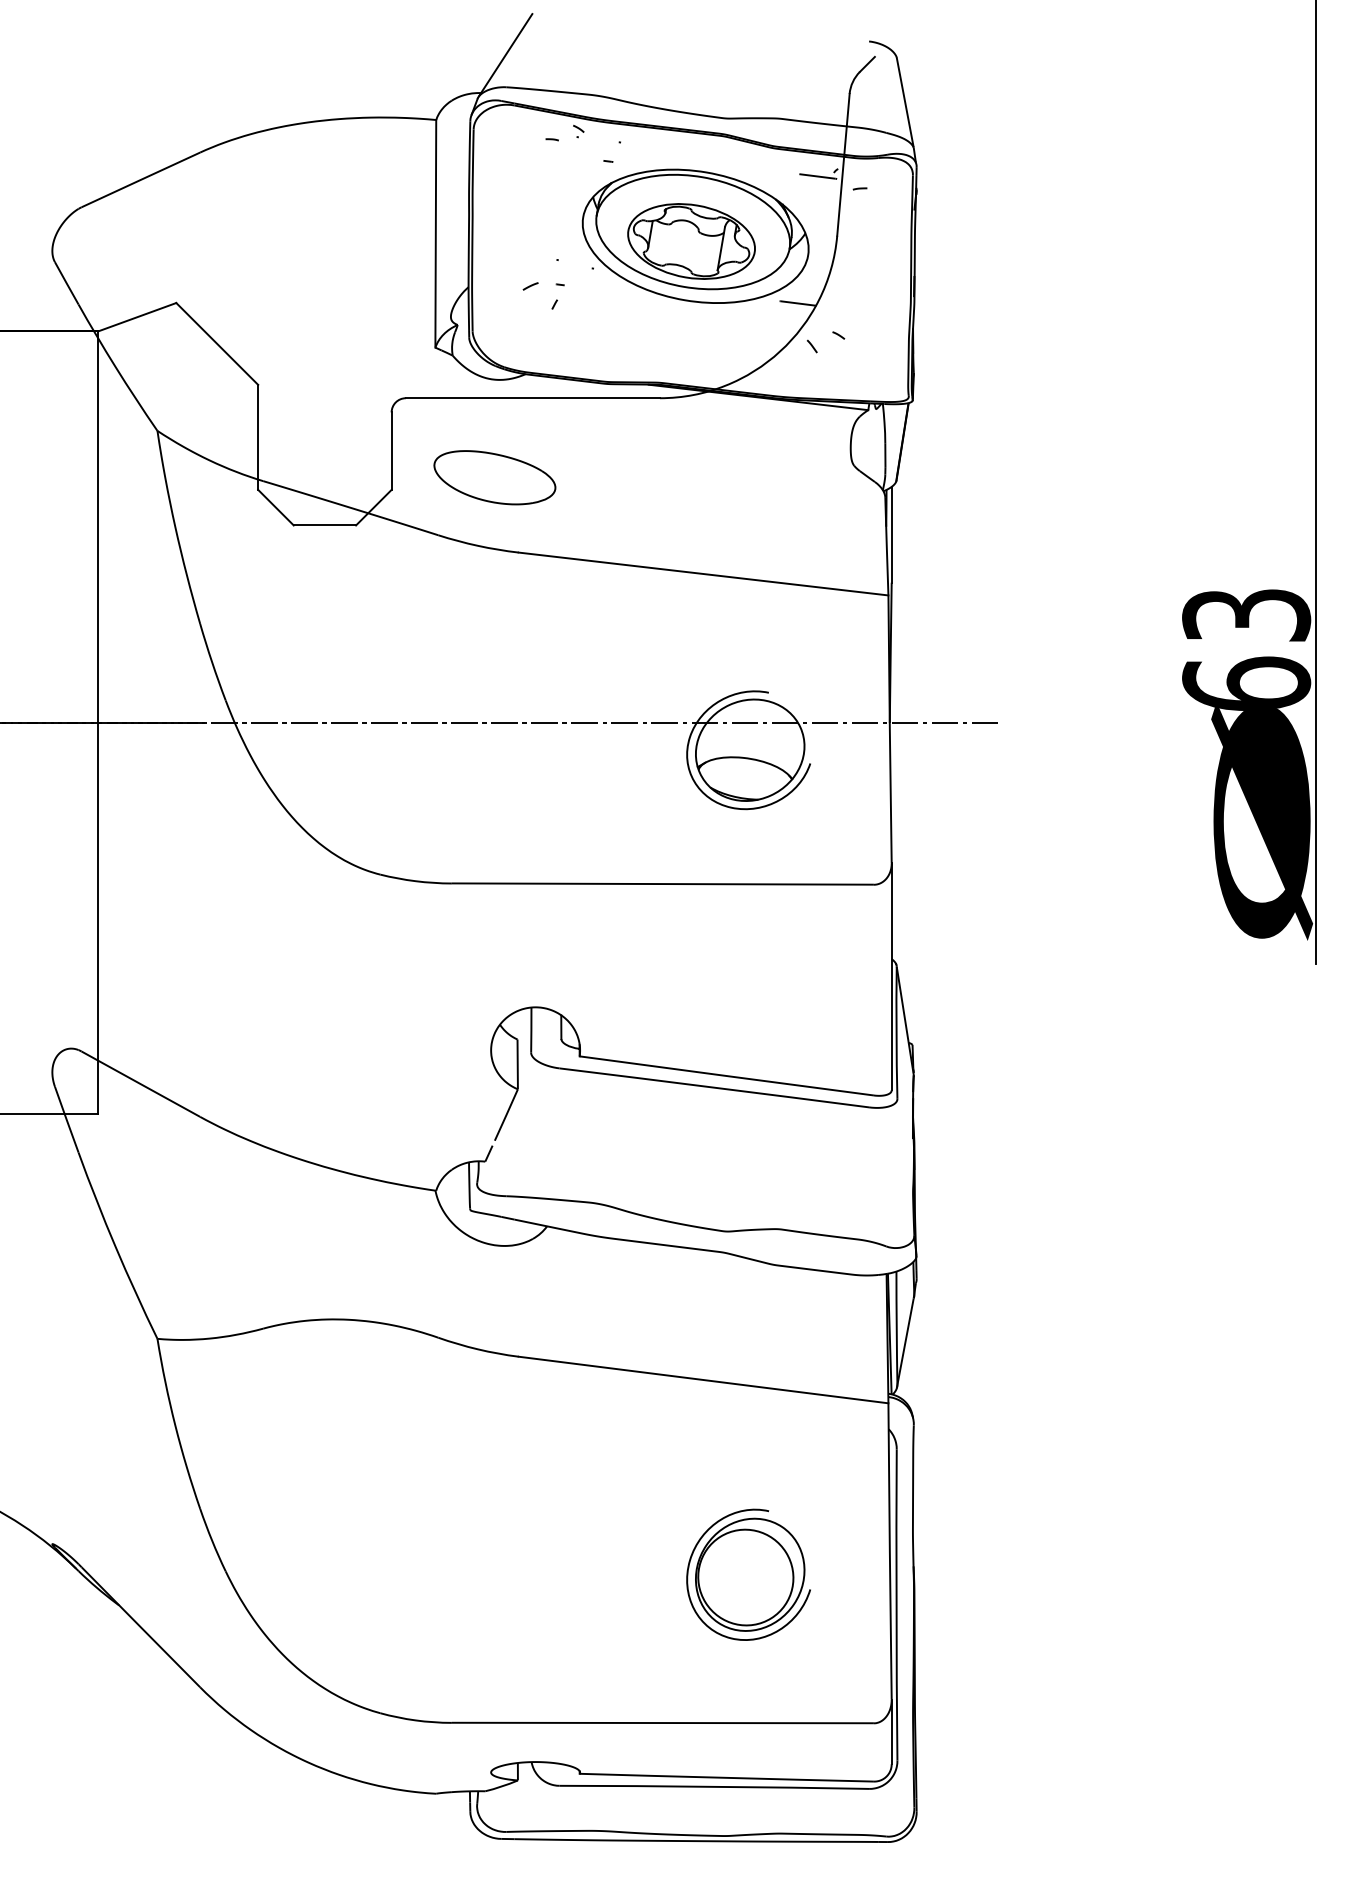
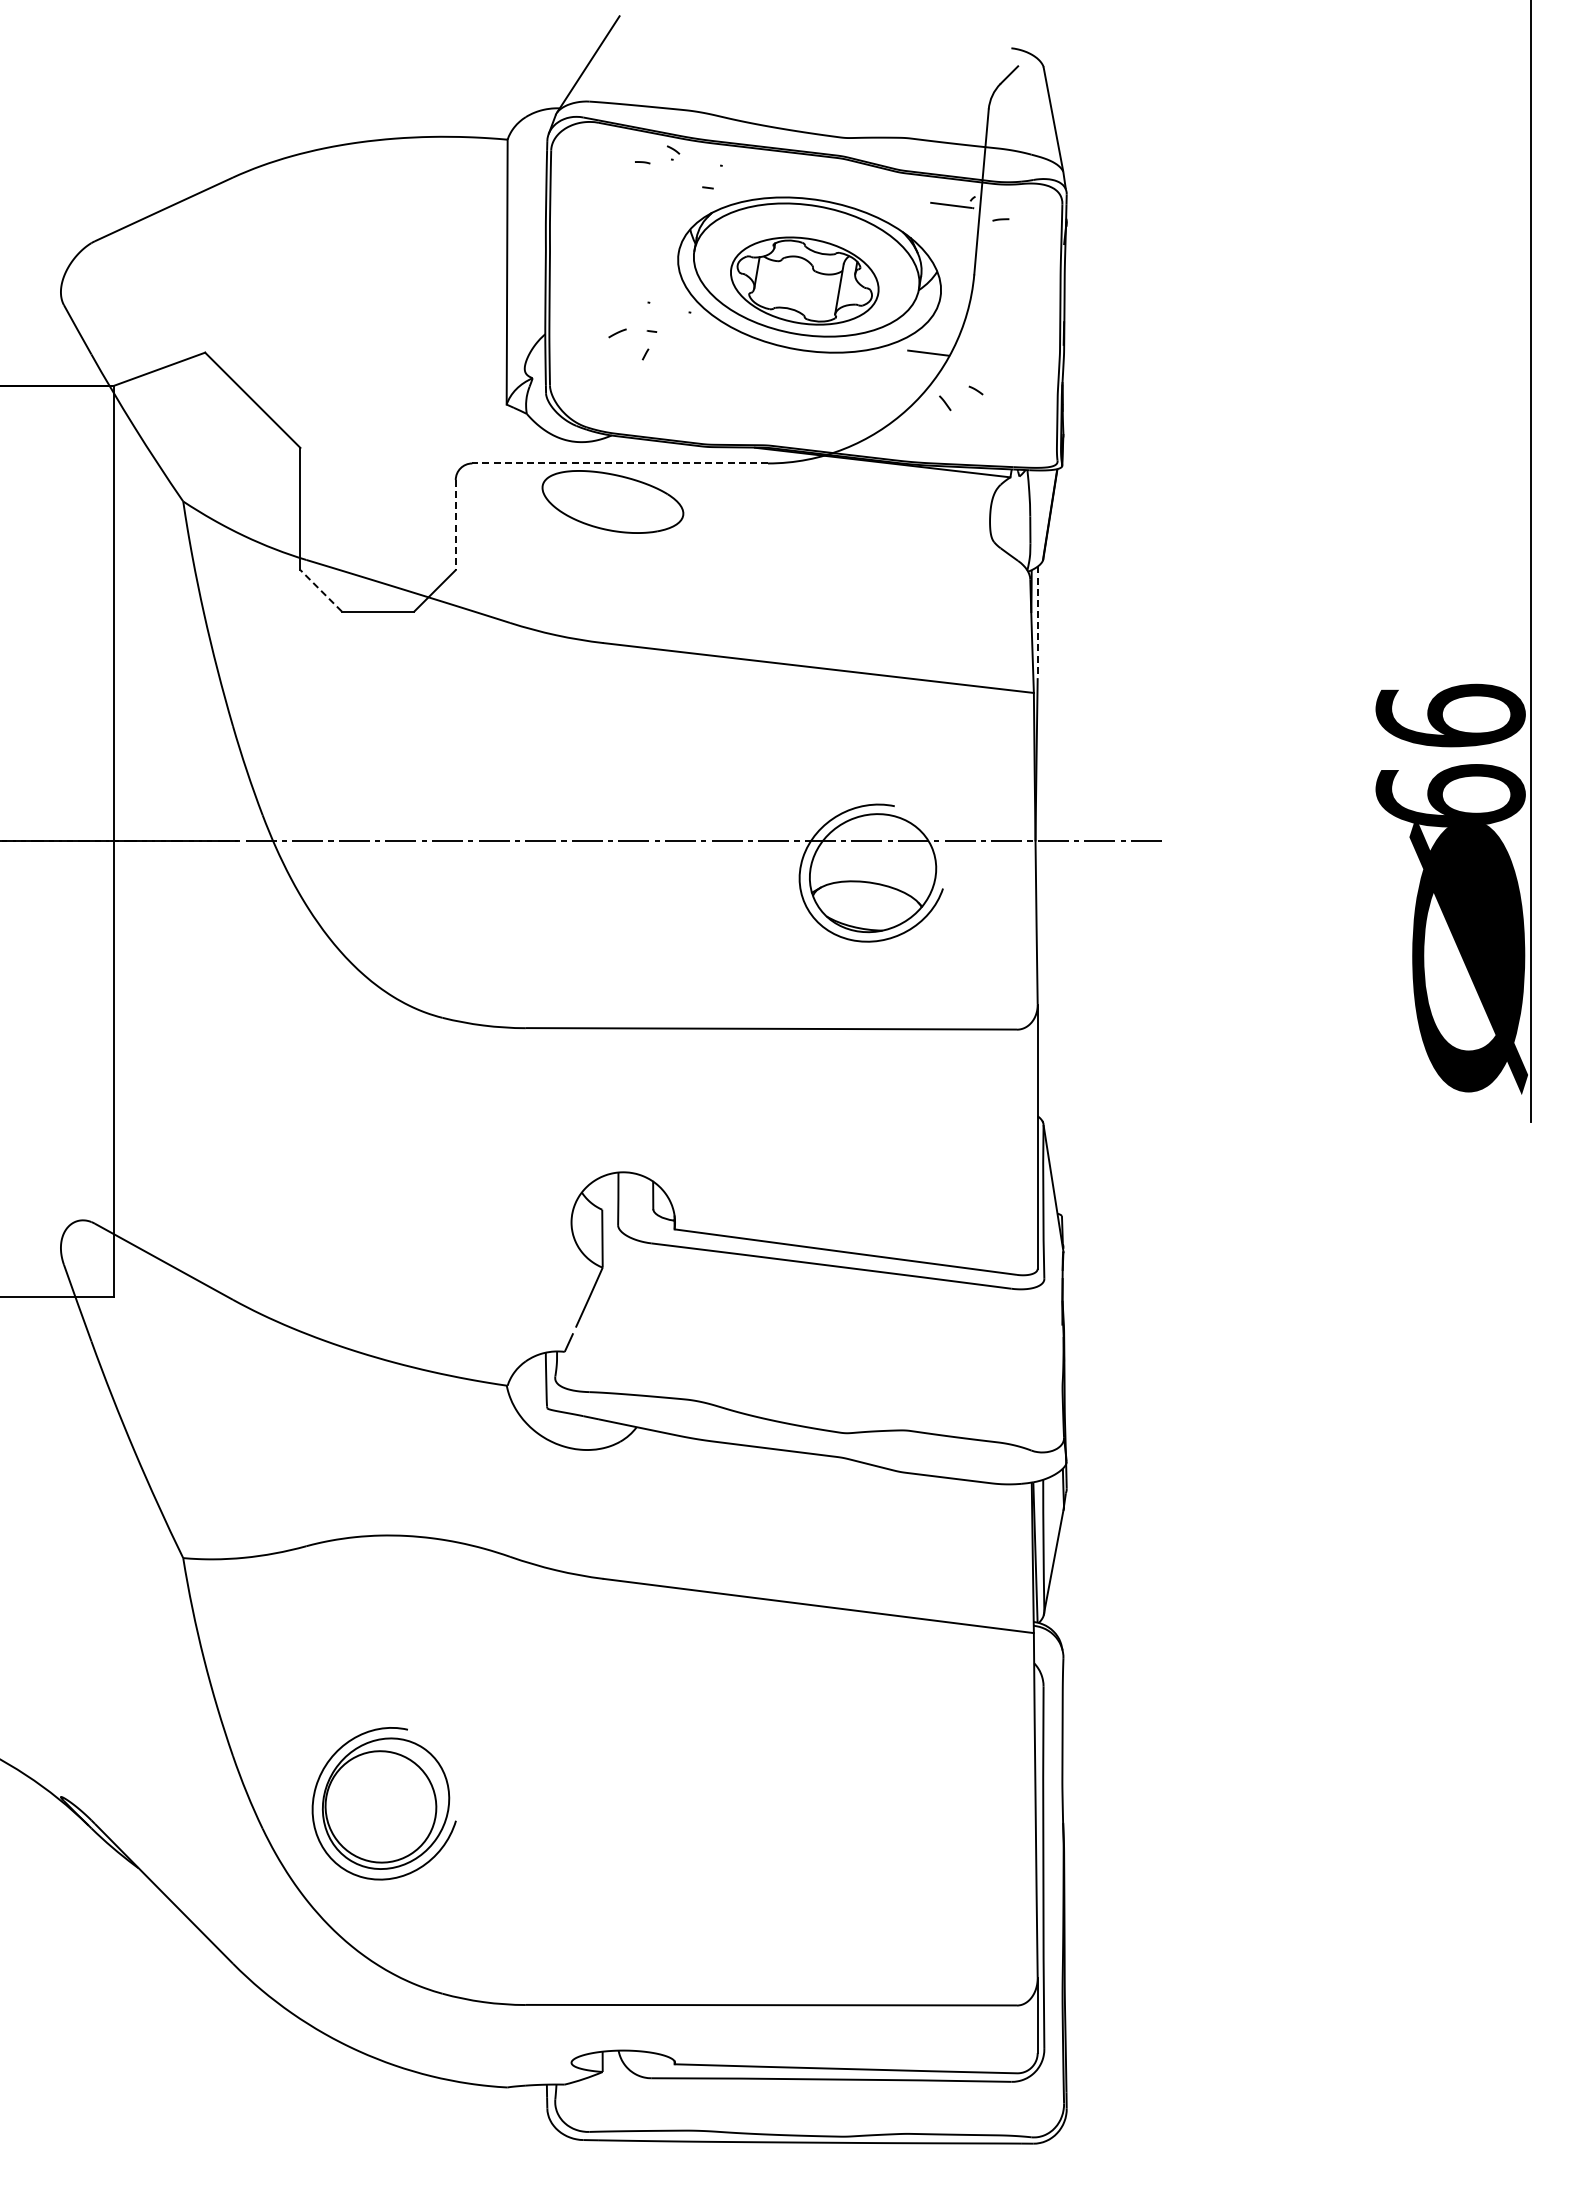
line: (533, 398) -> (620, 463), solid -> dashed
line: (391, 451) -> (455, 525), solid -> dashed
part: (494, 477) -> (612, 501), moved
line: (275, 507) -> (320, 590), solid -> dashed
line: (891, 534) -> (1037, 622), solid -> dashed
text: (1246, 614) -> (1450, 715), 63 -> 66
part: (748, 1574) -> (383, 1803), moved

